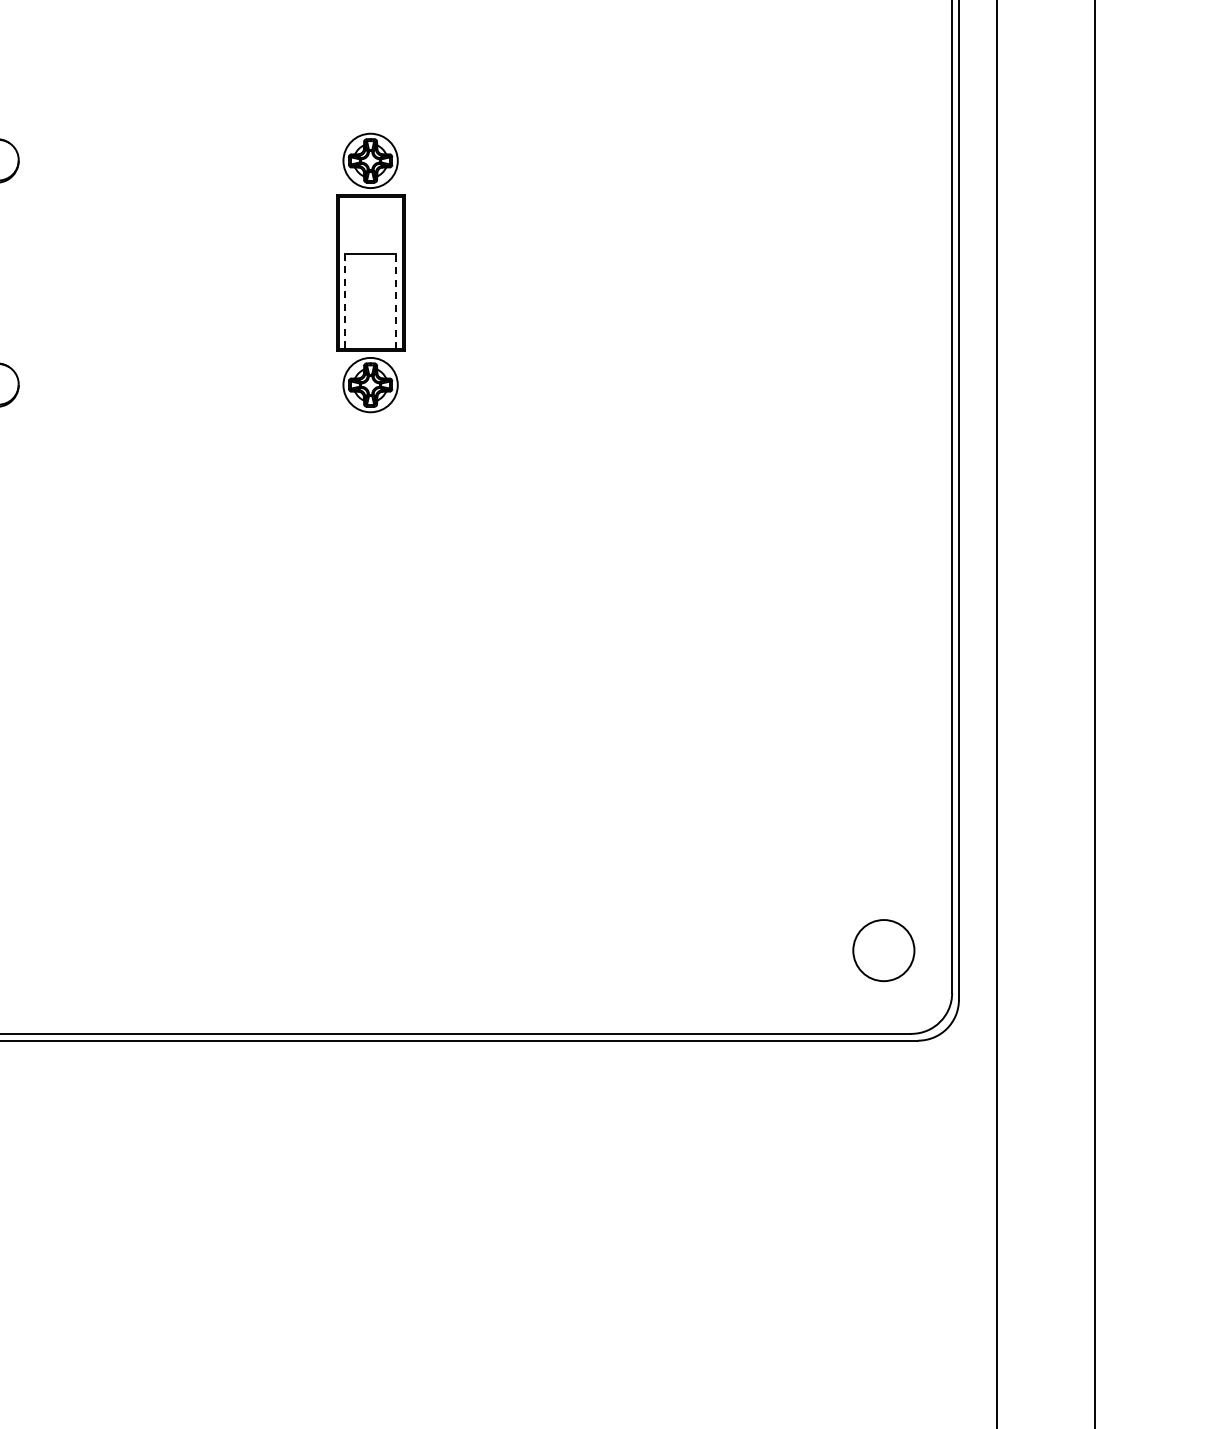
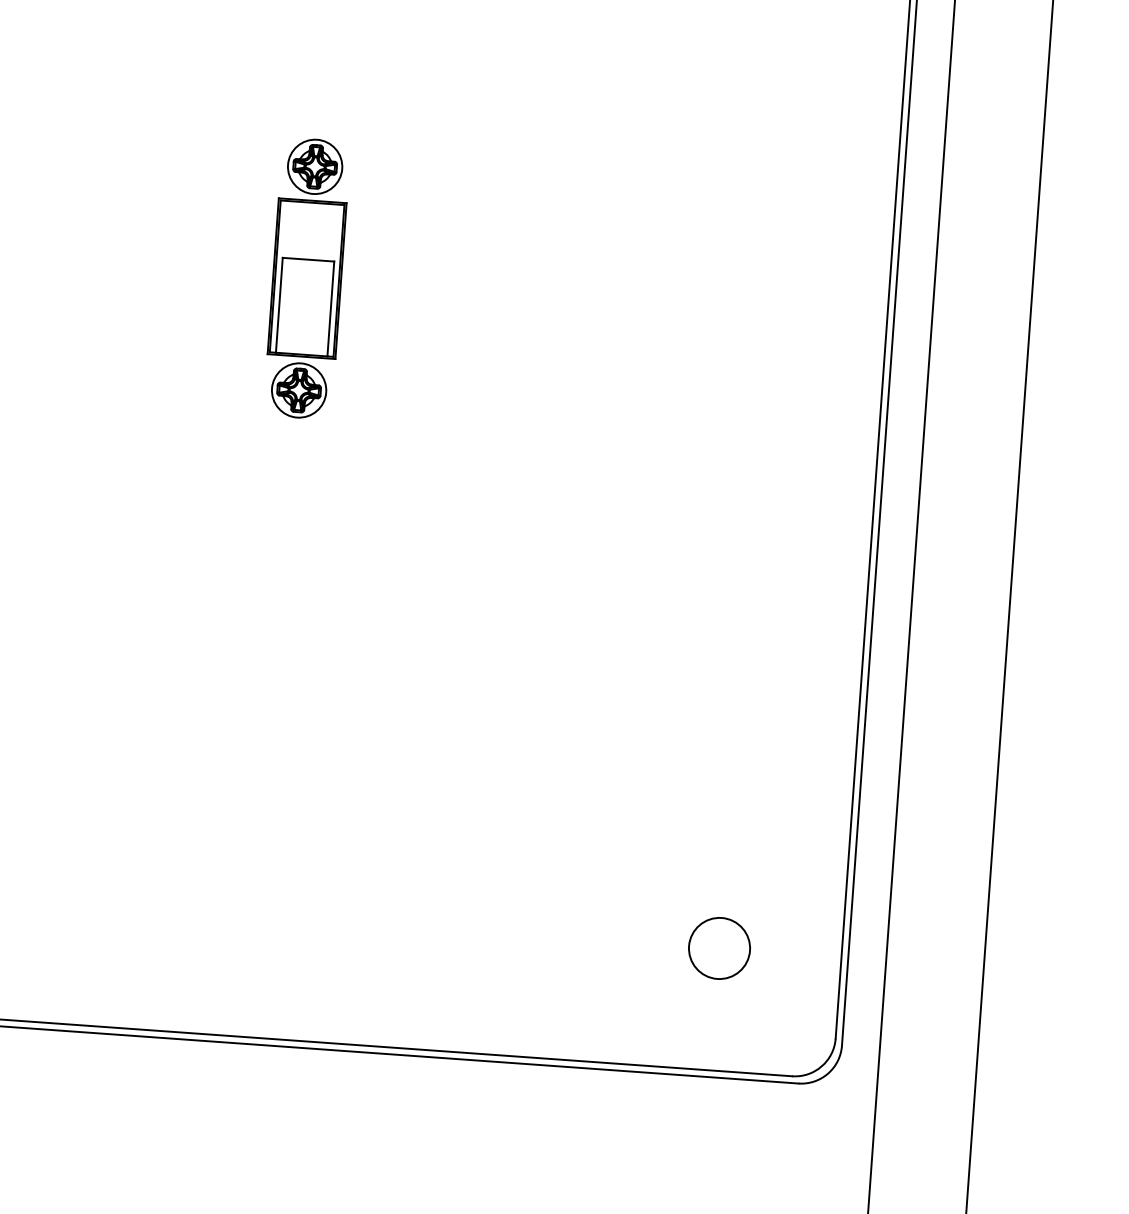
line: (344, 301) -> (279, 305), dashed -> solid
line: (396, 301) -> (330, 308), dashed -> solid
circle: (883, 950) -> (719, 948), moved

